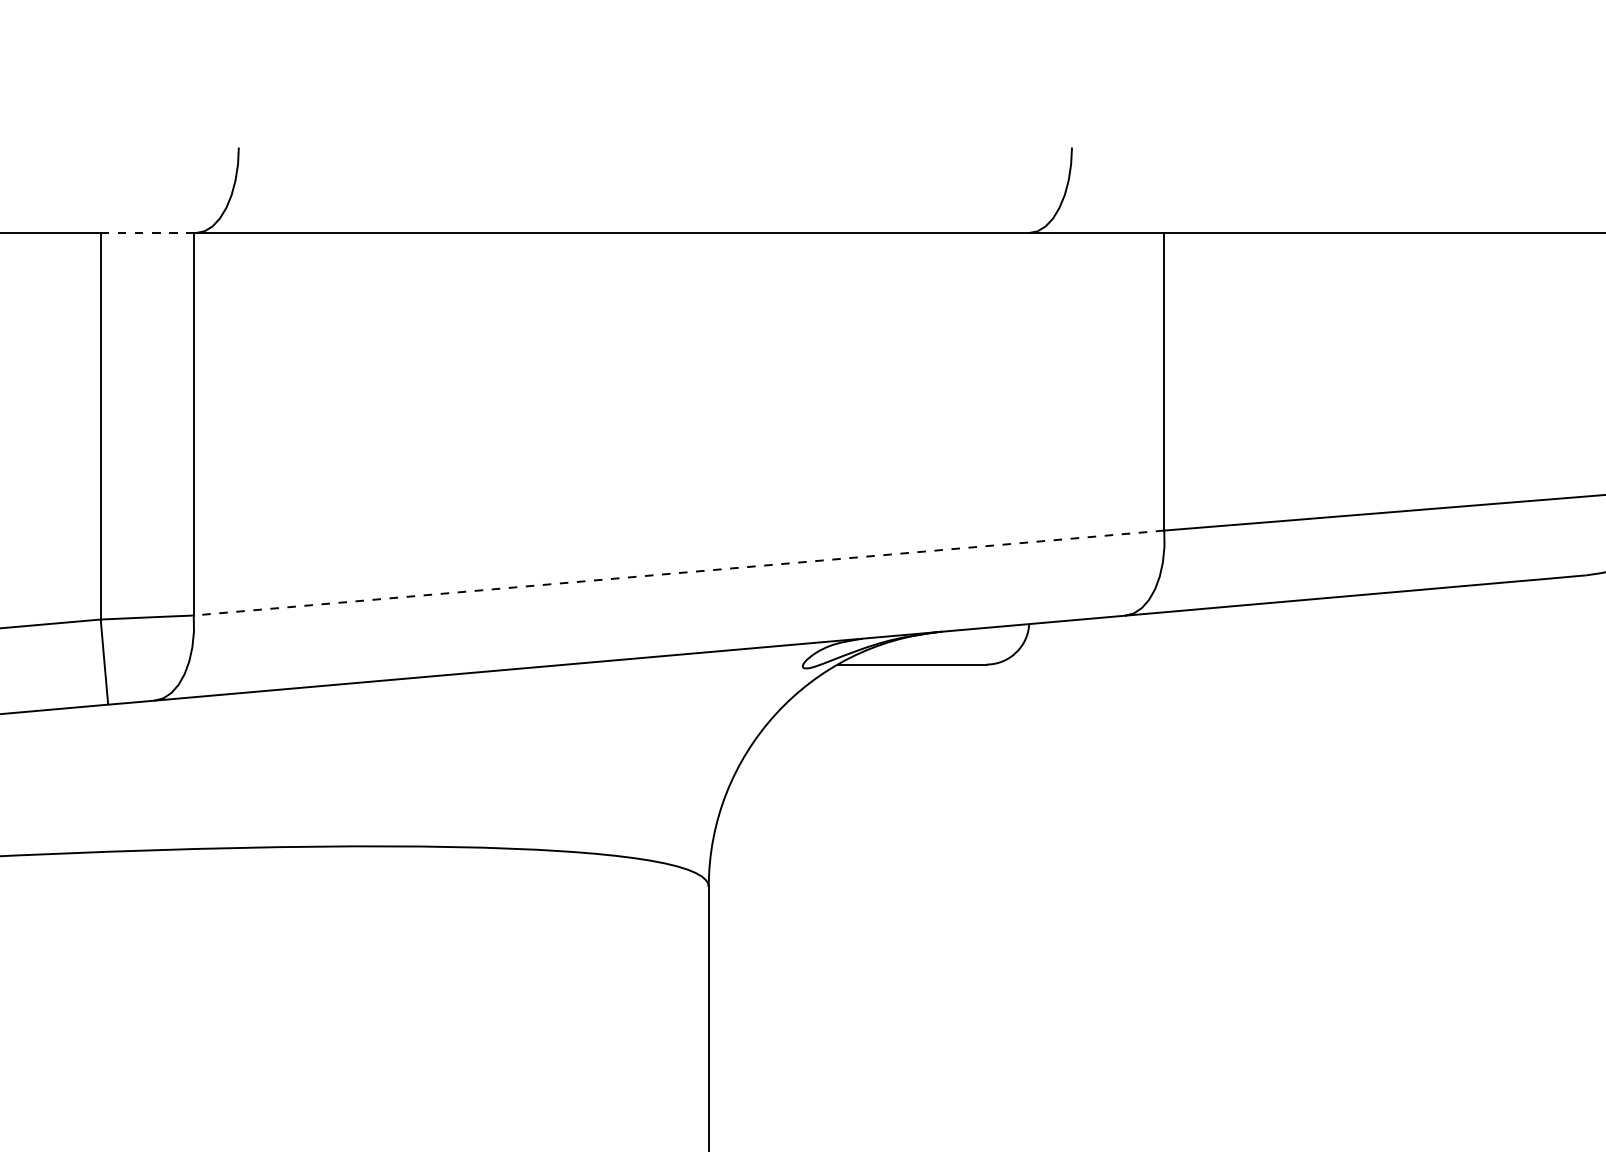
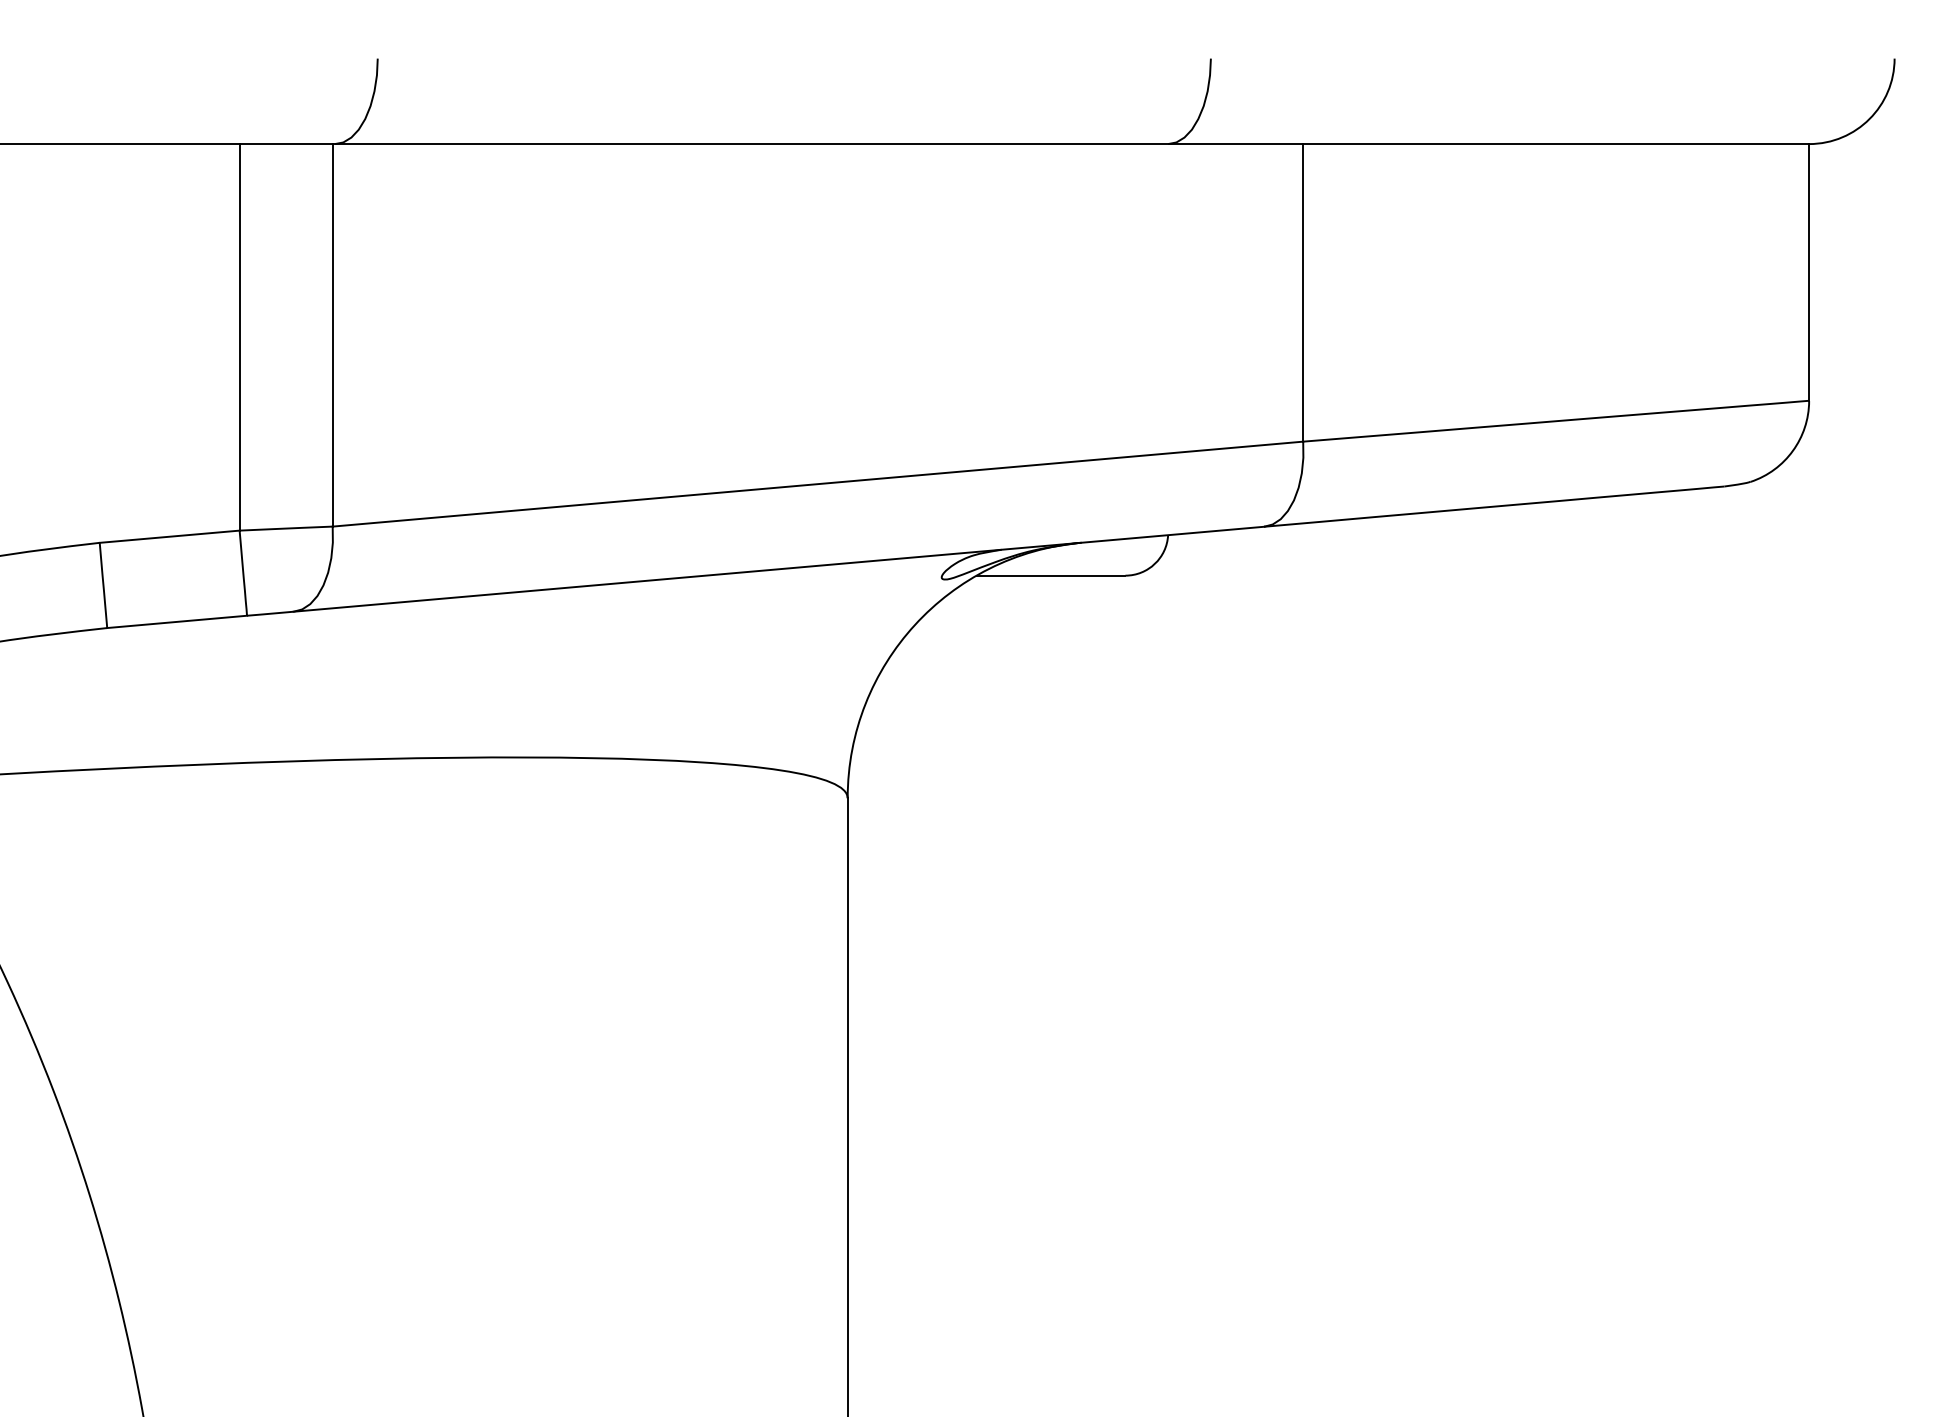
line: (147, 233) -> (286, 144), dashed -> solid
line: (678, 573) -> (817, 484), dashed -> solid

